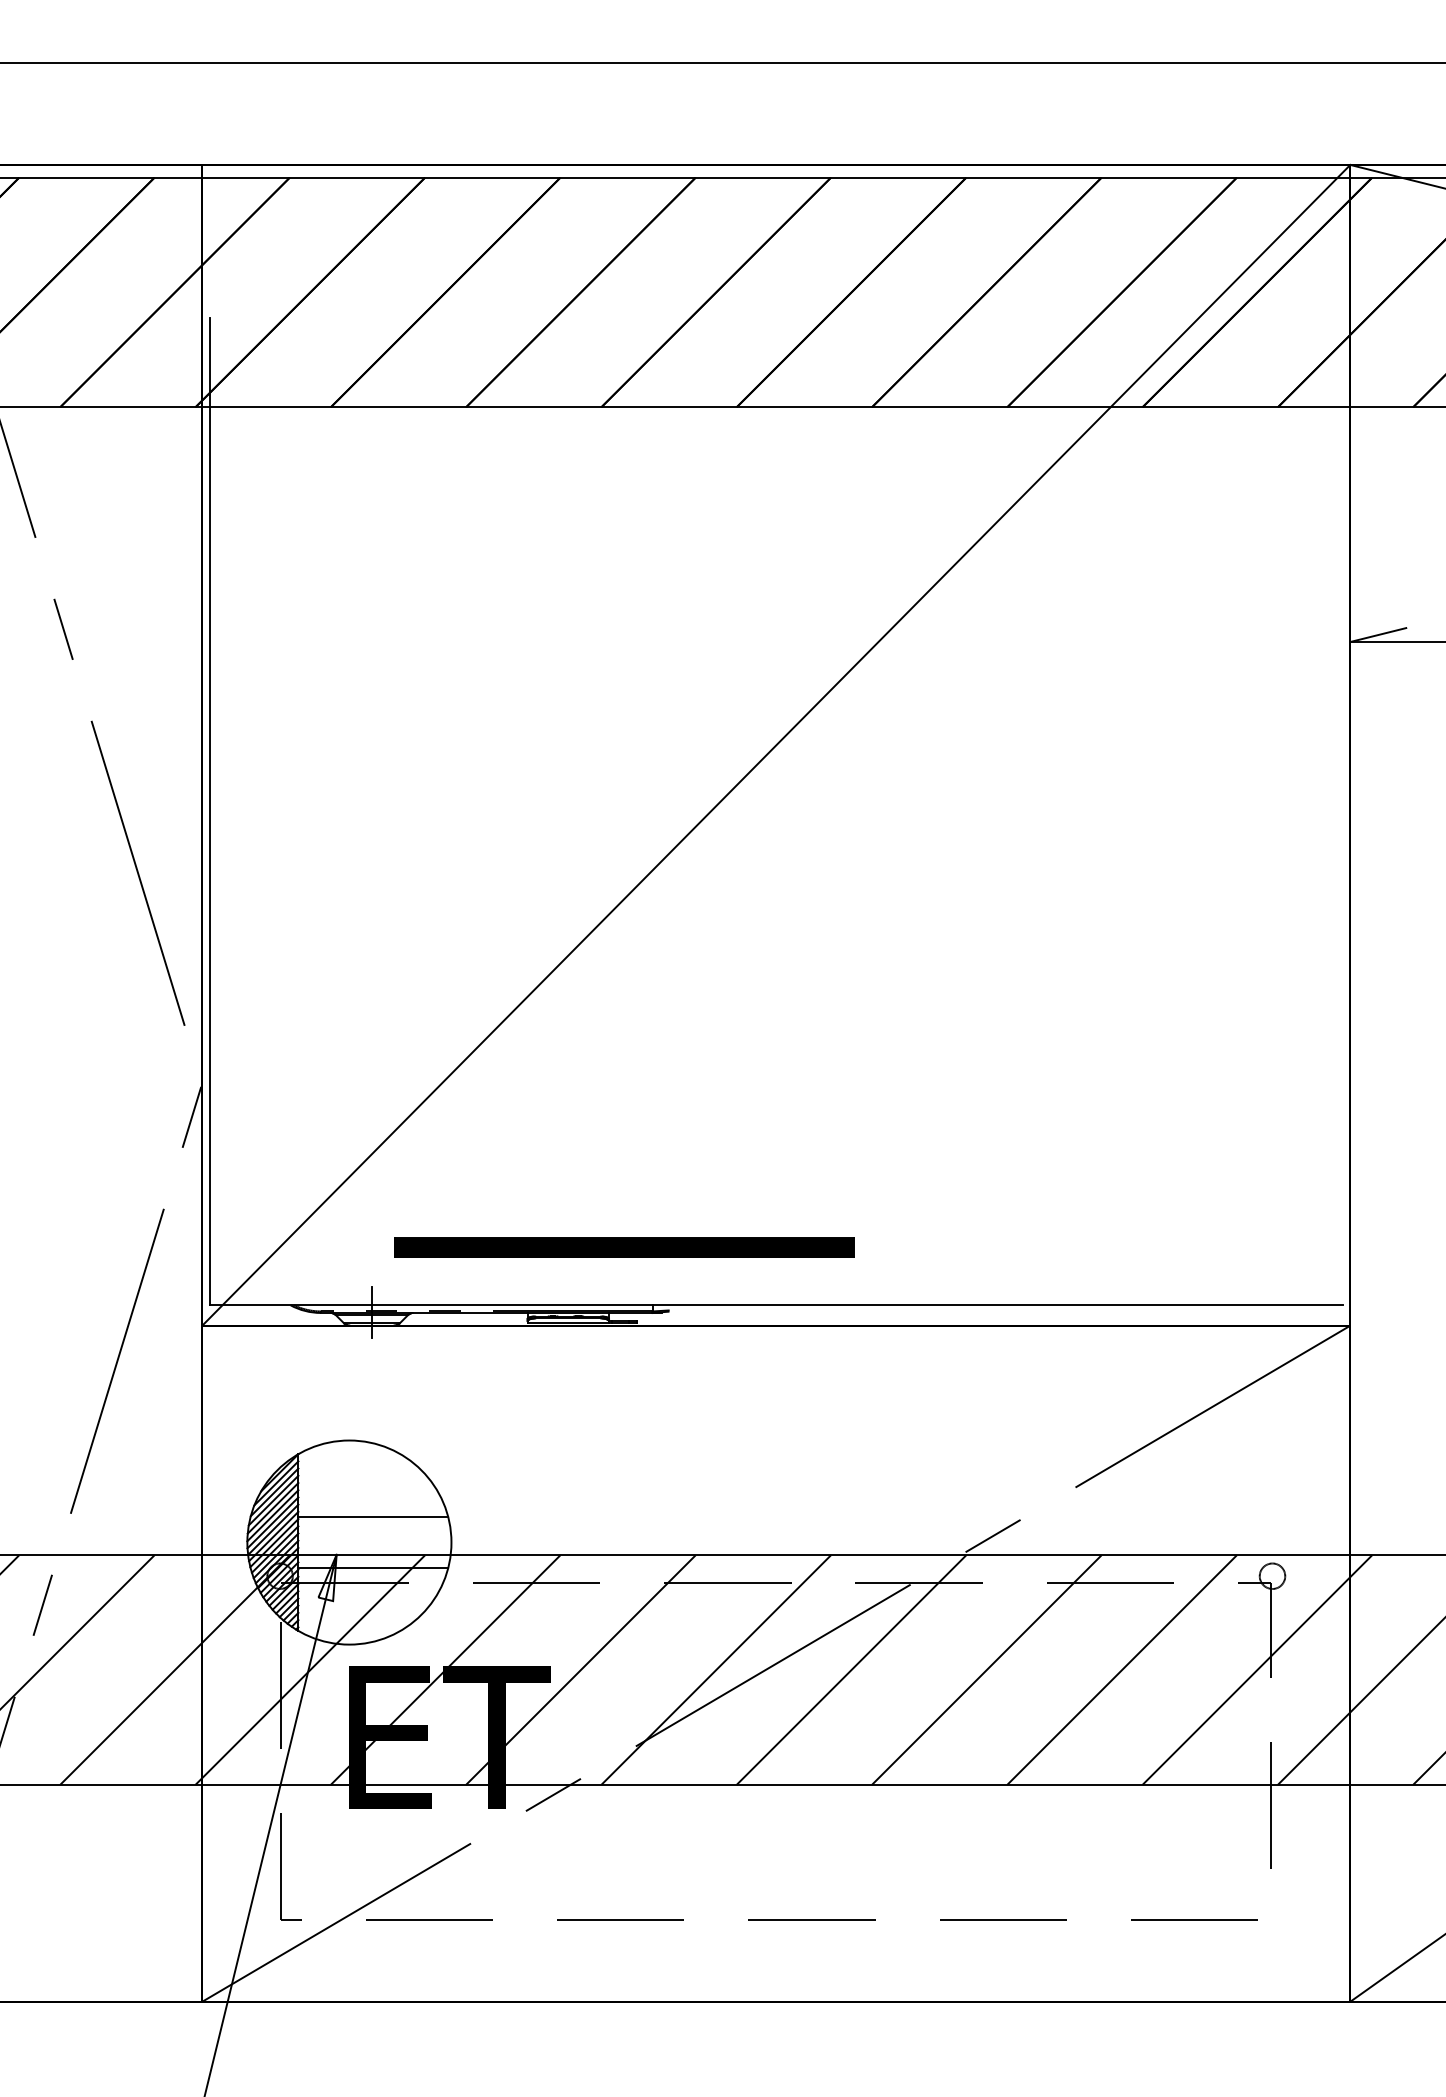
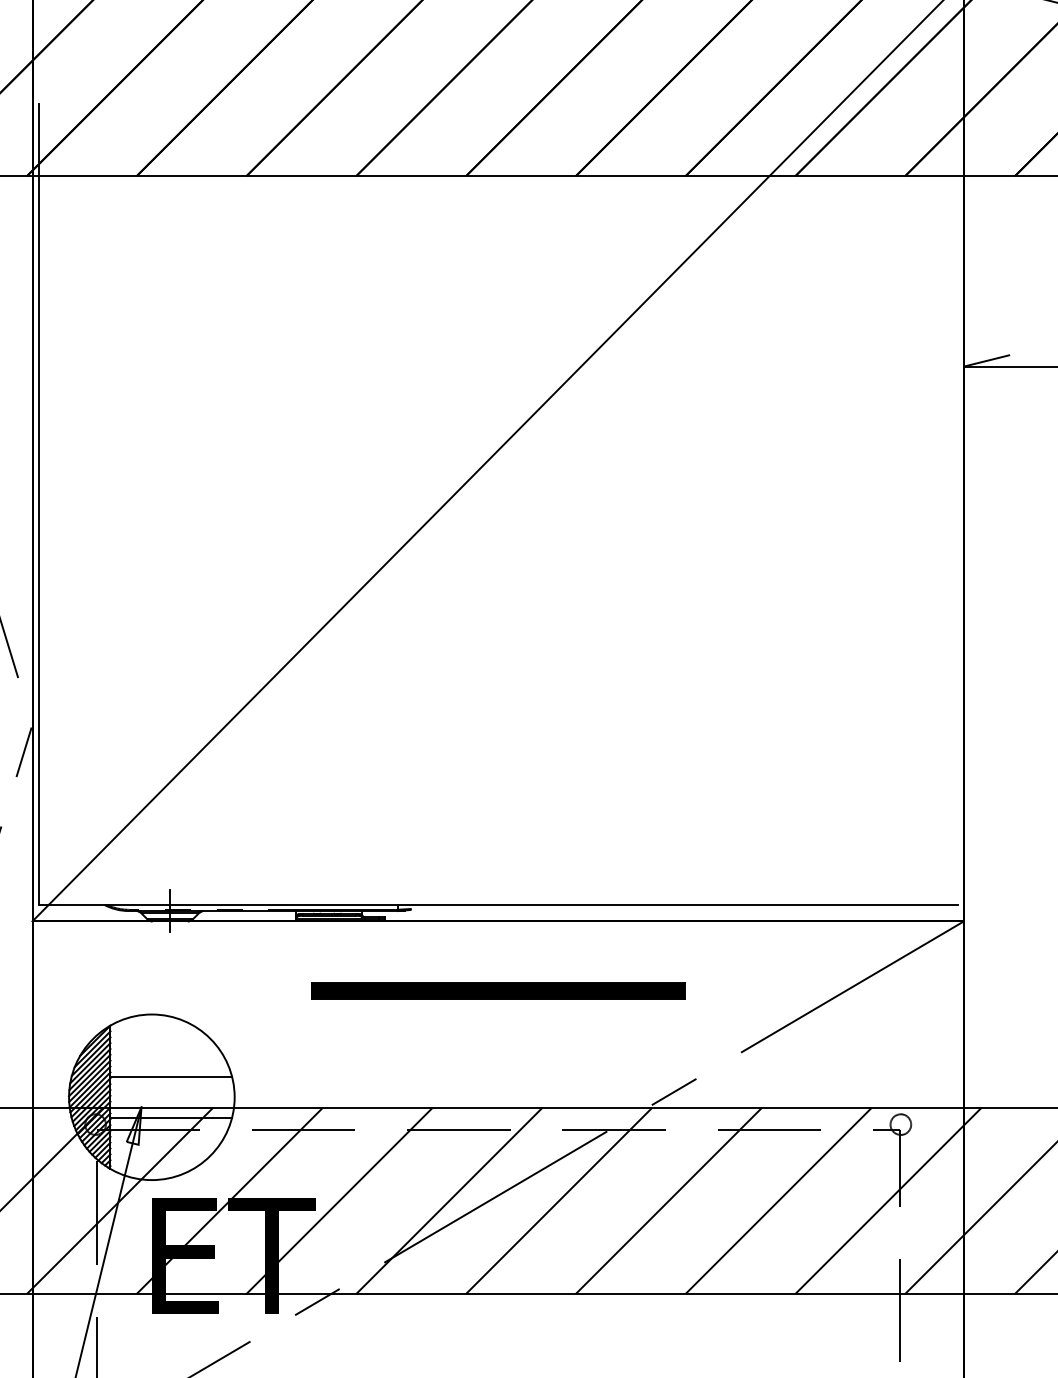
part: (624, 1247) -> (498, 990), moved

